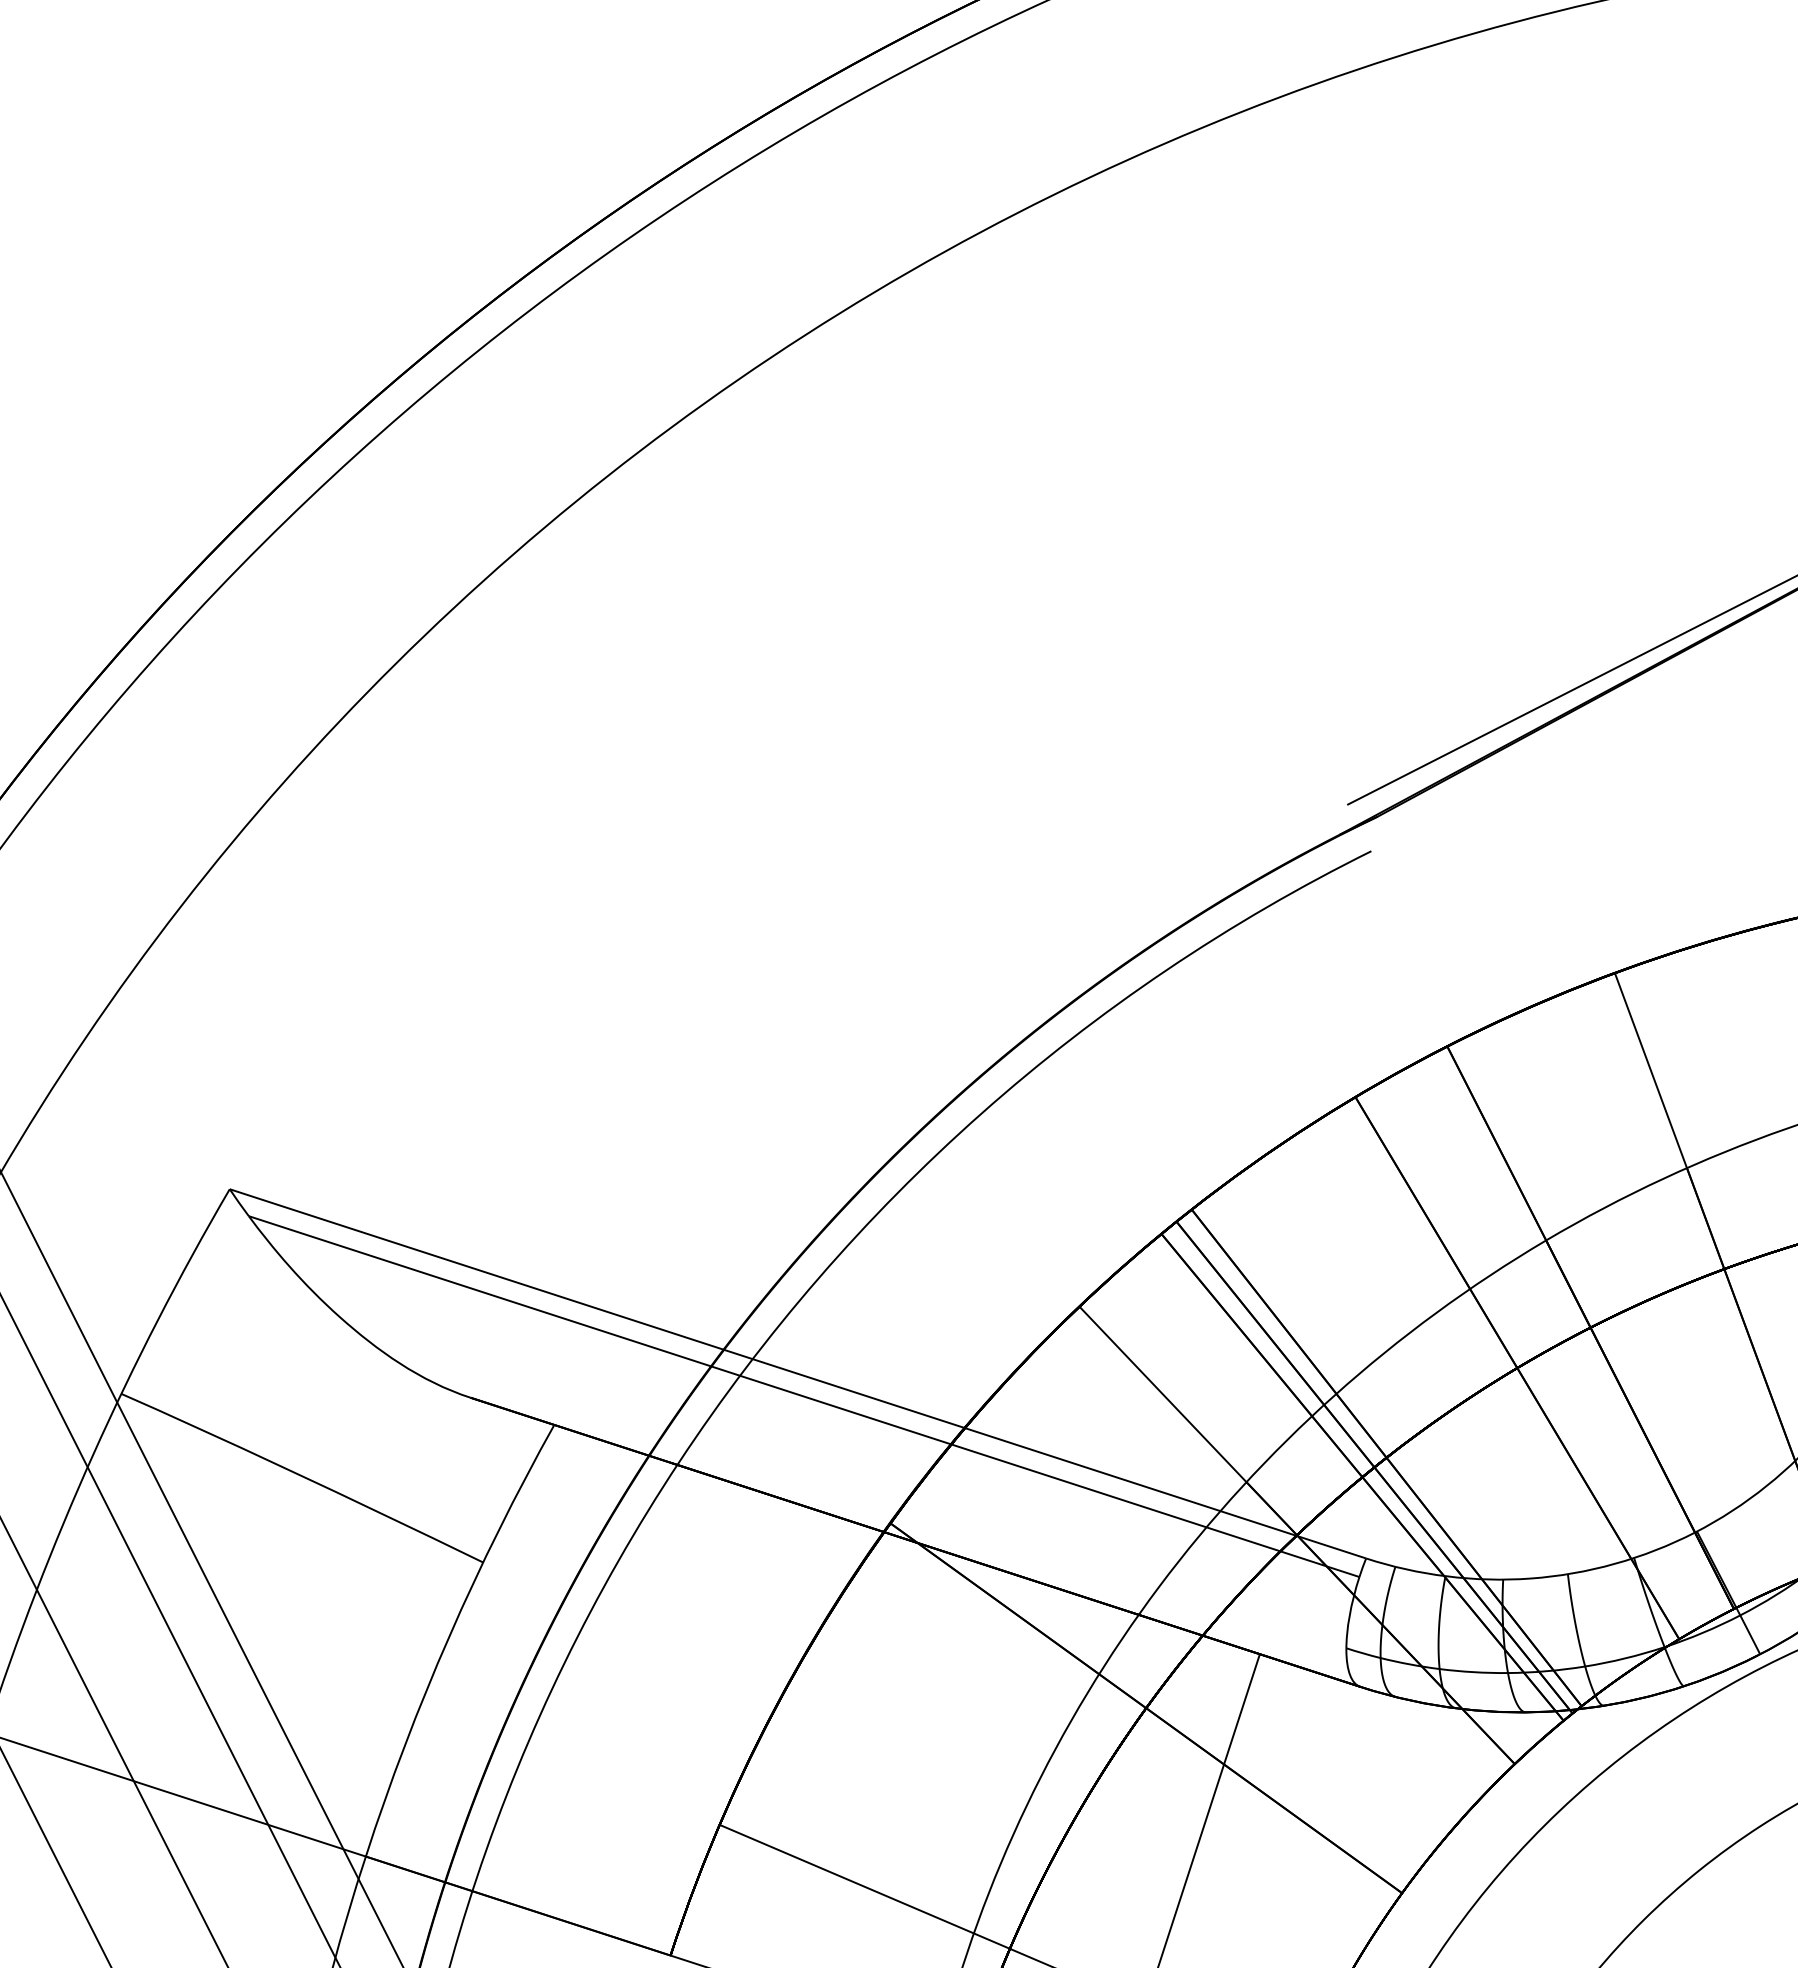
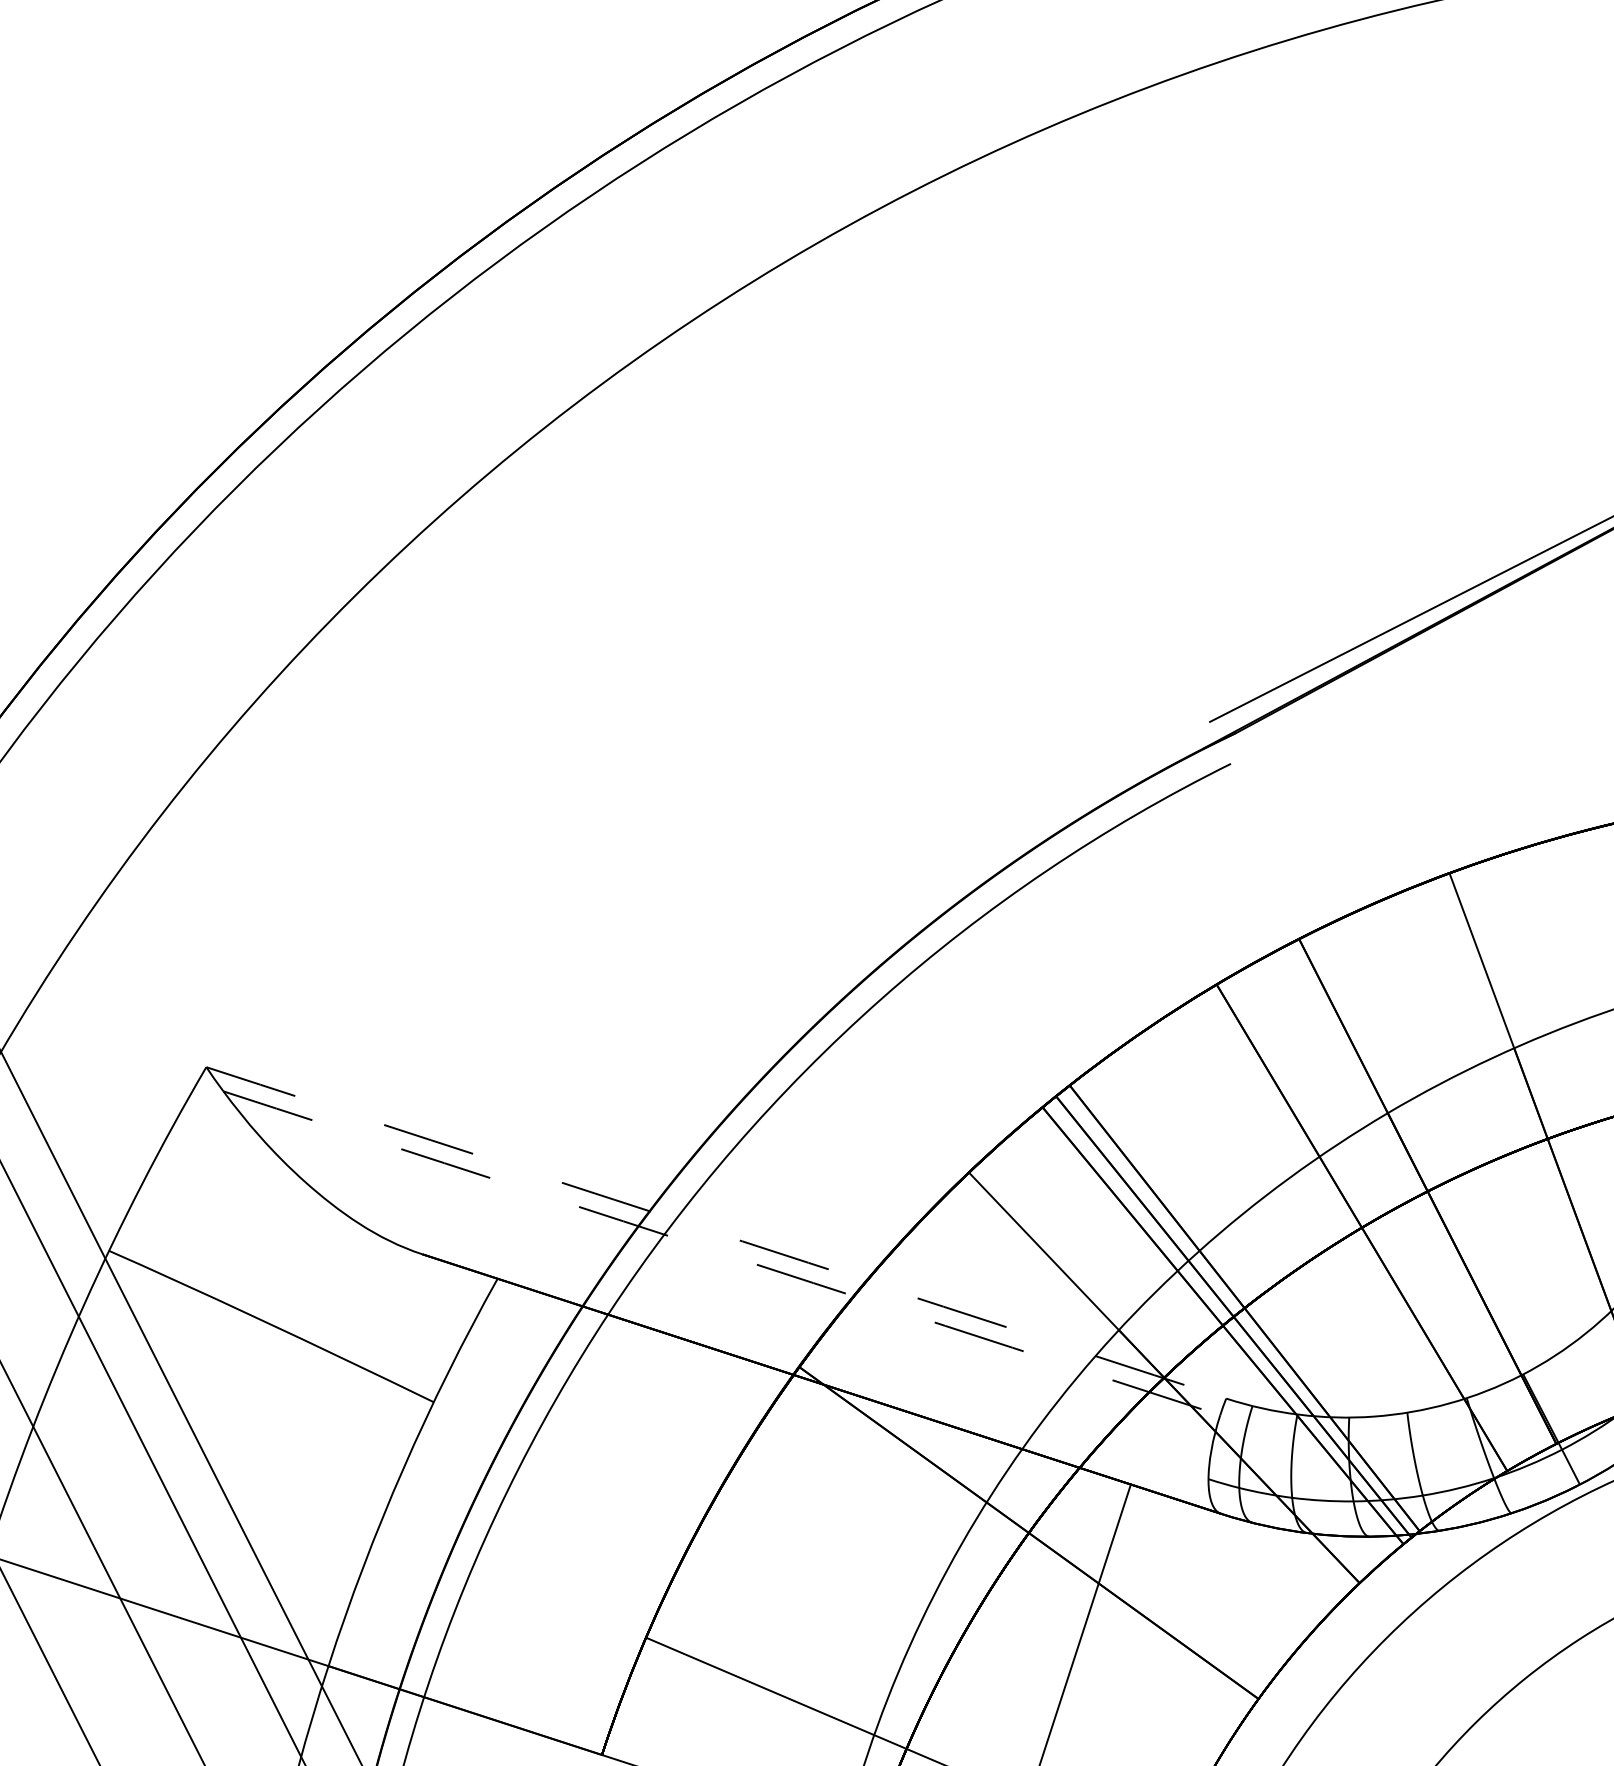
arc: (793, 1372) -> (712, 1231), solid -> dashed
arc: (799, 1394) -> (717, 1251), solid -> dashed

